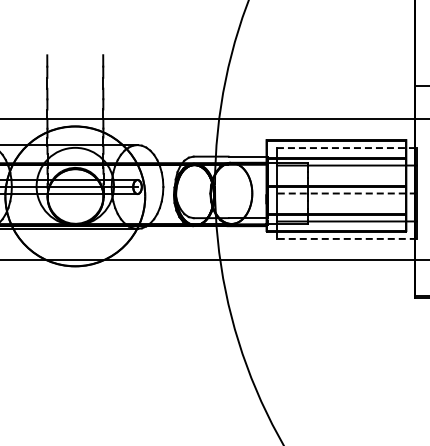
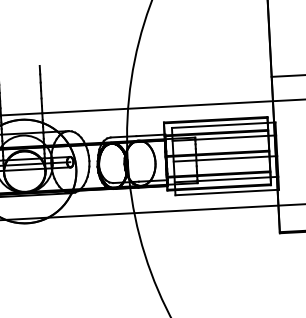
line: (346, 148) -> (223, 125), dashed -> solid
line: (346, 193) -> (225, 158), dashed -> solid
line: (346, 238) -> (226, 192), dashed -> solid

